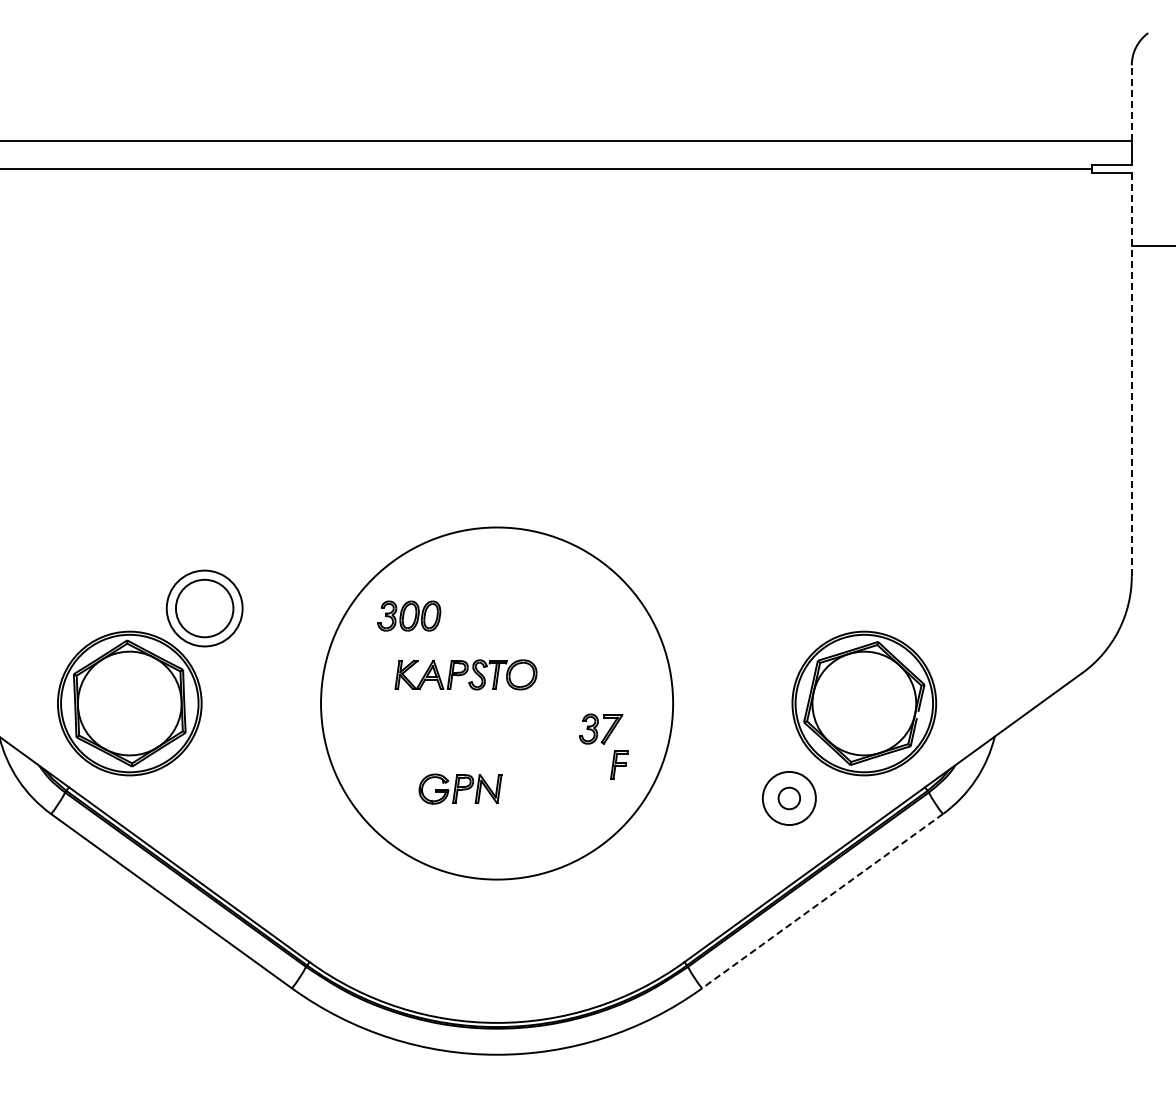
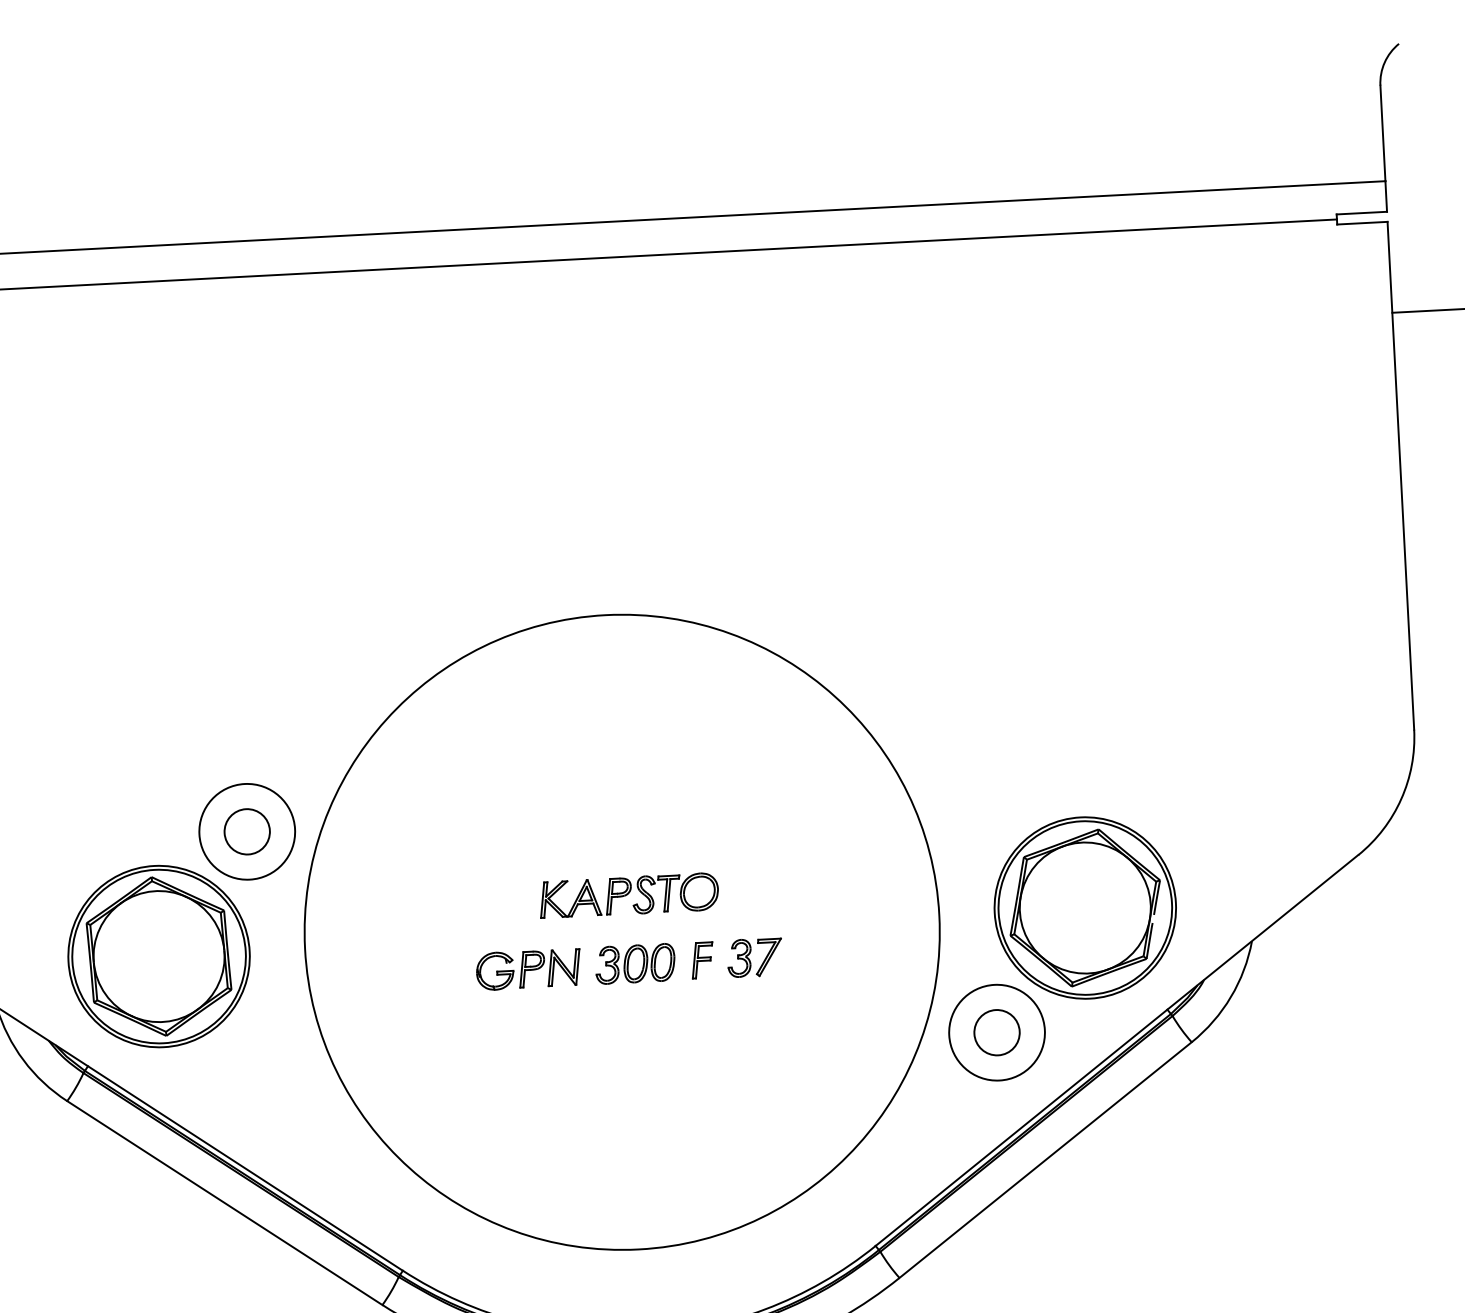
line: (1131, 103) -> (1382, 133), dashed -> solid
line: (1131, 375) -> (1400, 476), dashed -> solid
circle: (204, 608) -> (247, 831), size x0.62
part: (409, 615) -> (635, 963), moved
part: (465, 674) -> (628, 895), moved
circle: (496, 703) -> (621, 932), size x1.43
part: (619, 764) -> (702, 959), moved
part: (460, 788) -> (528, 968), moved
circle: (789, 798) -> (997, 1032), size x1.43
circle: (789, 798) -> (997, 1032), size x1.67
line: (822, 901) -> (1045, 1160), dashed -> solid

